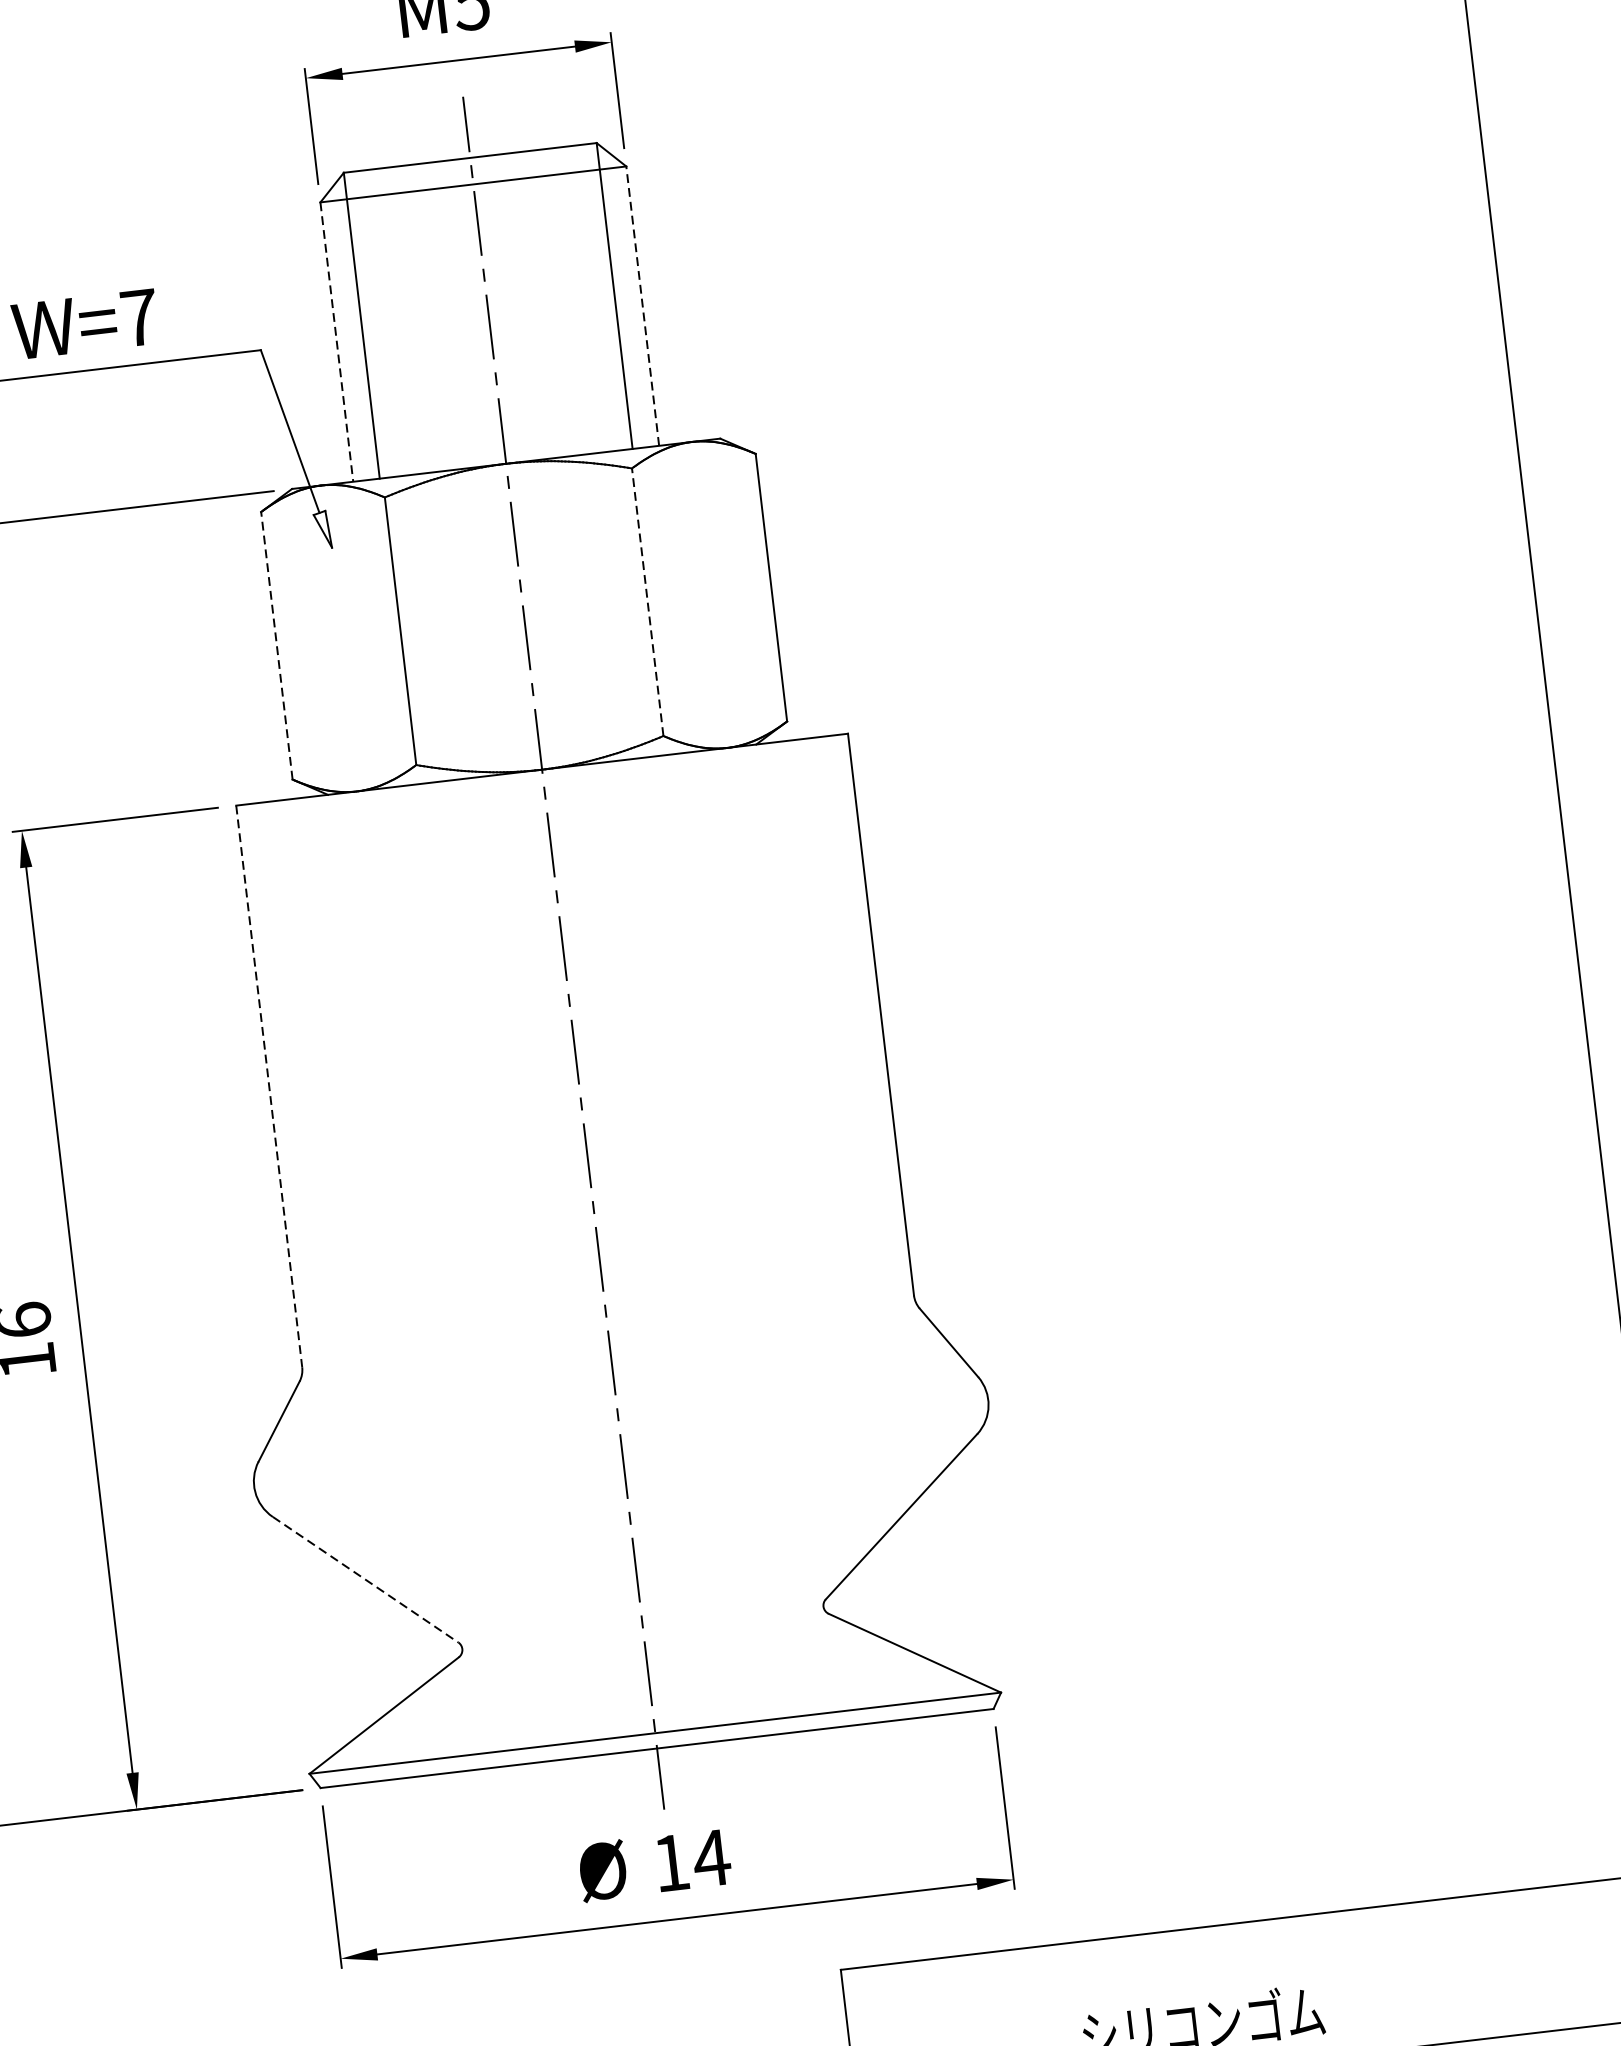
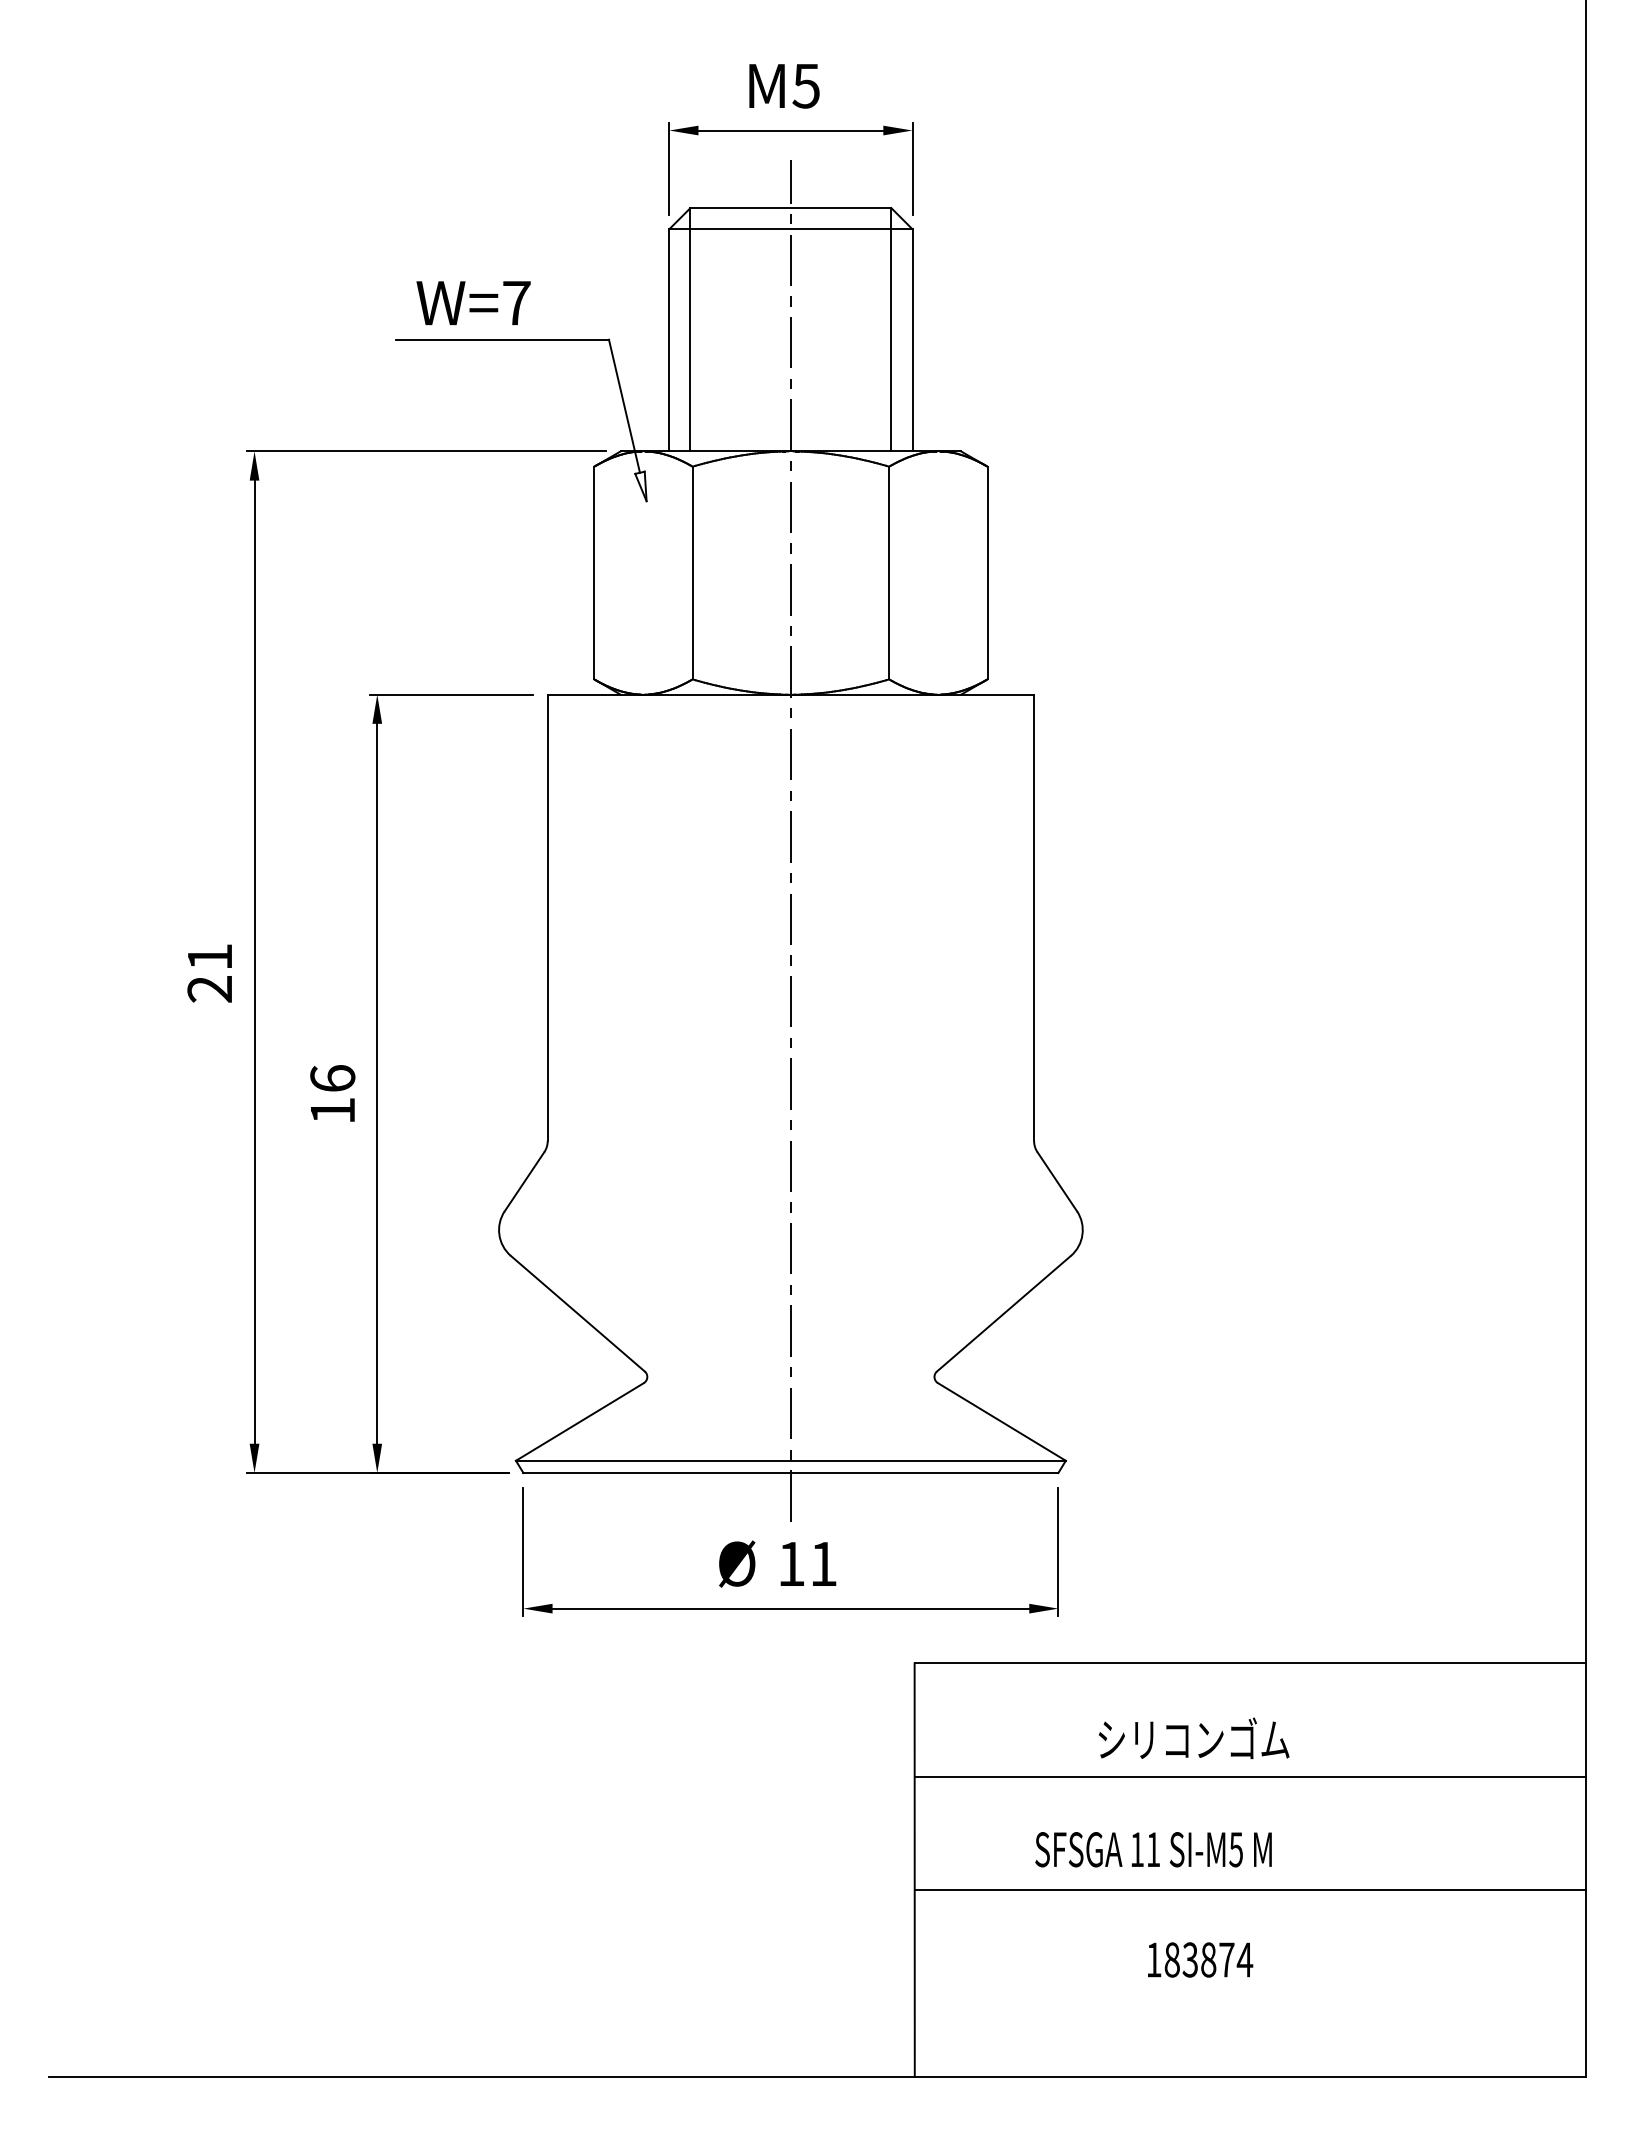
line: (642, 305) -> (912, 339), dashed -> solid
line: (337, 342) -> (669, 340), dashed -> solid
line: (648, 601) -> (889, 572), dashed -> solid
line: (277, 645) -> (594, 572), dashed -> solid
line: (269, 1087) -> (547, 918), dashed -> solid
line: (366, 1580) -> (578, 1314), dashed -> solid
text: (711, 1857) -> (823, 1563), 14 -> 11

